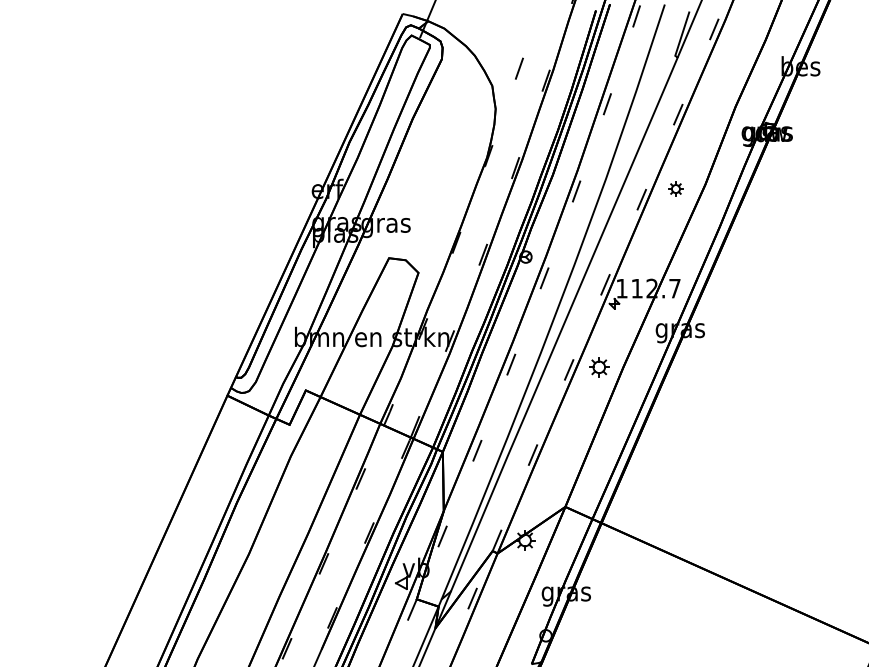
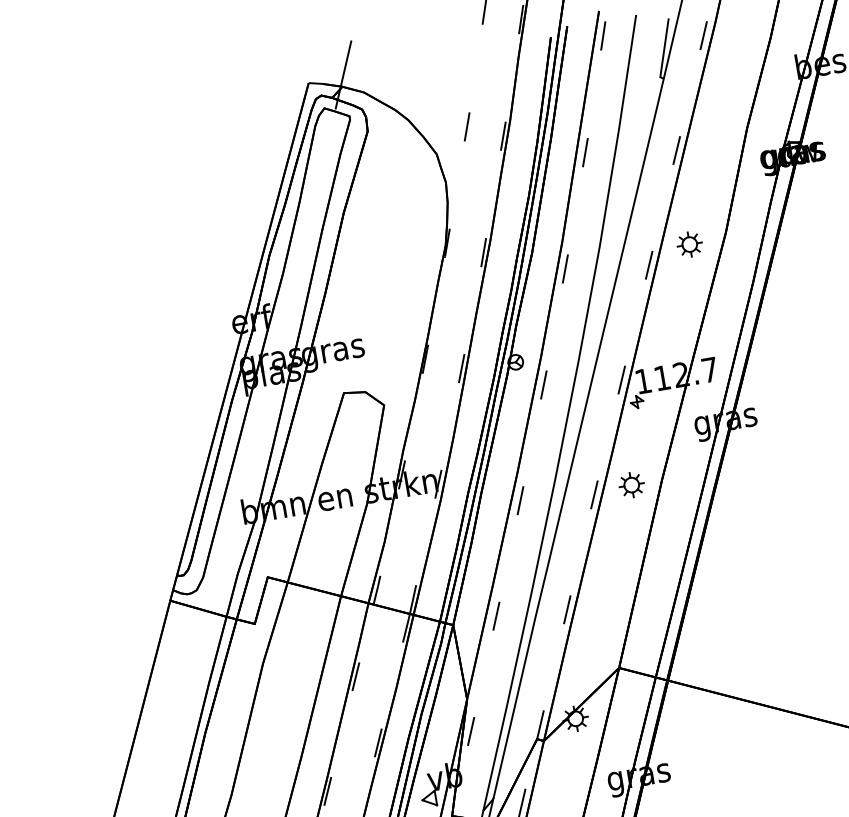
part: (675, 188) -> (689, 243), size x1.43

